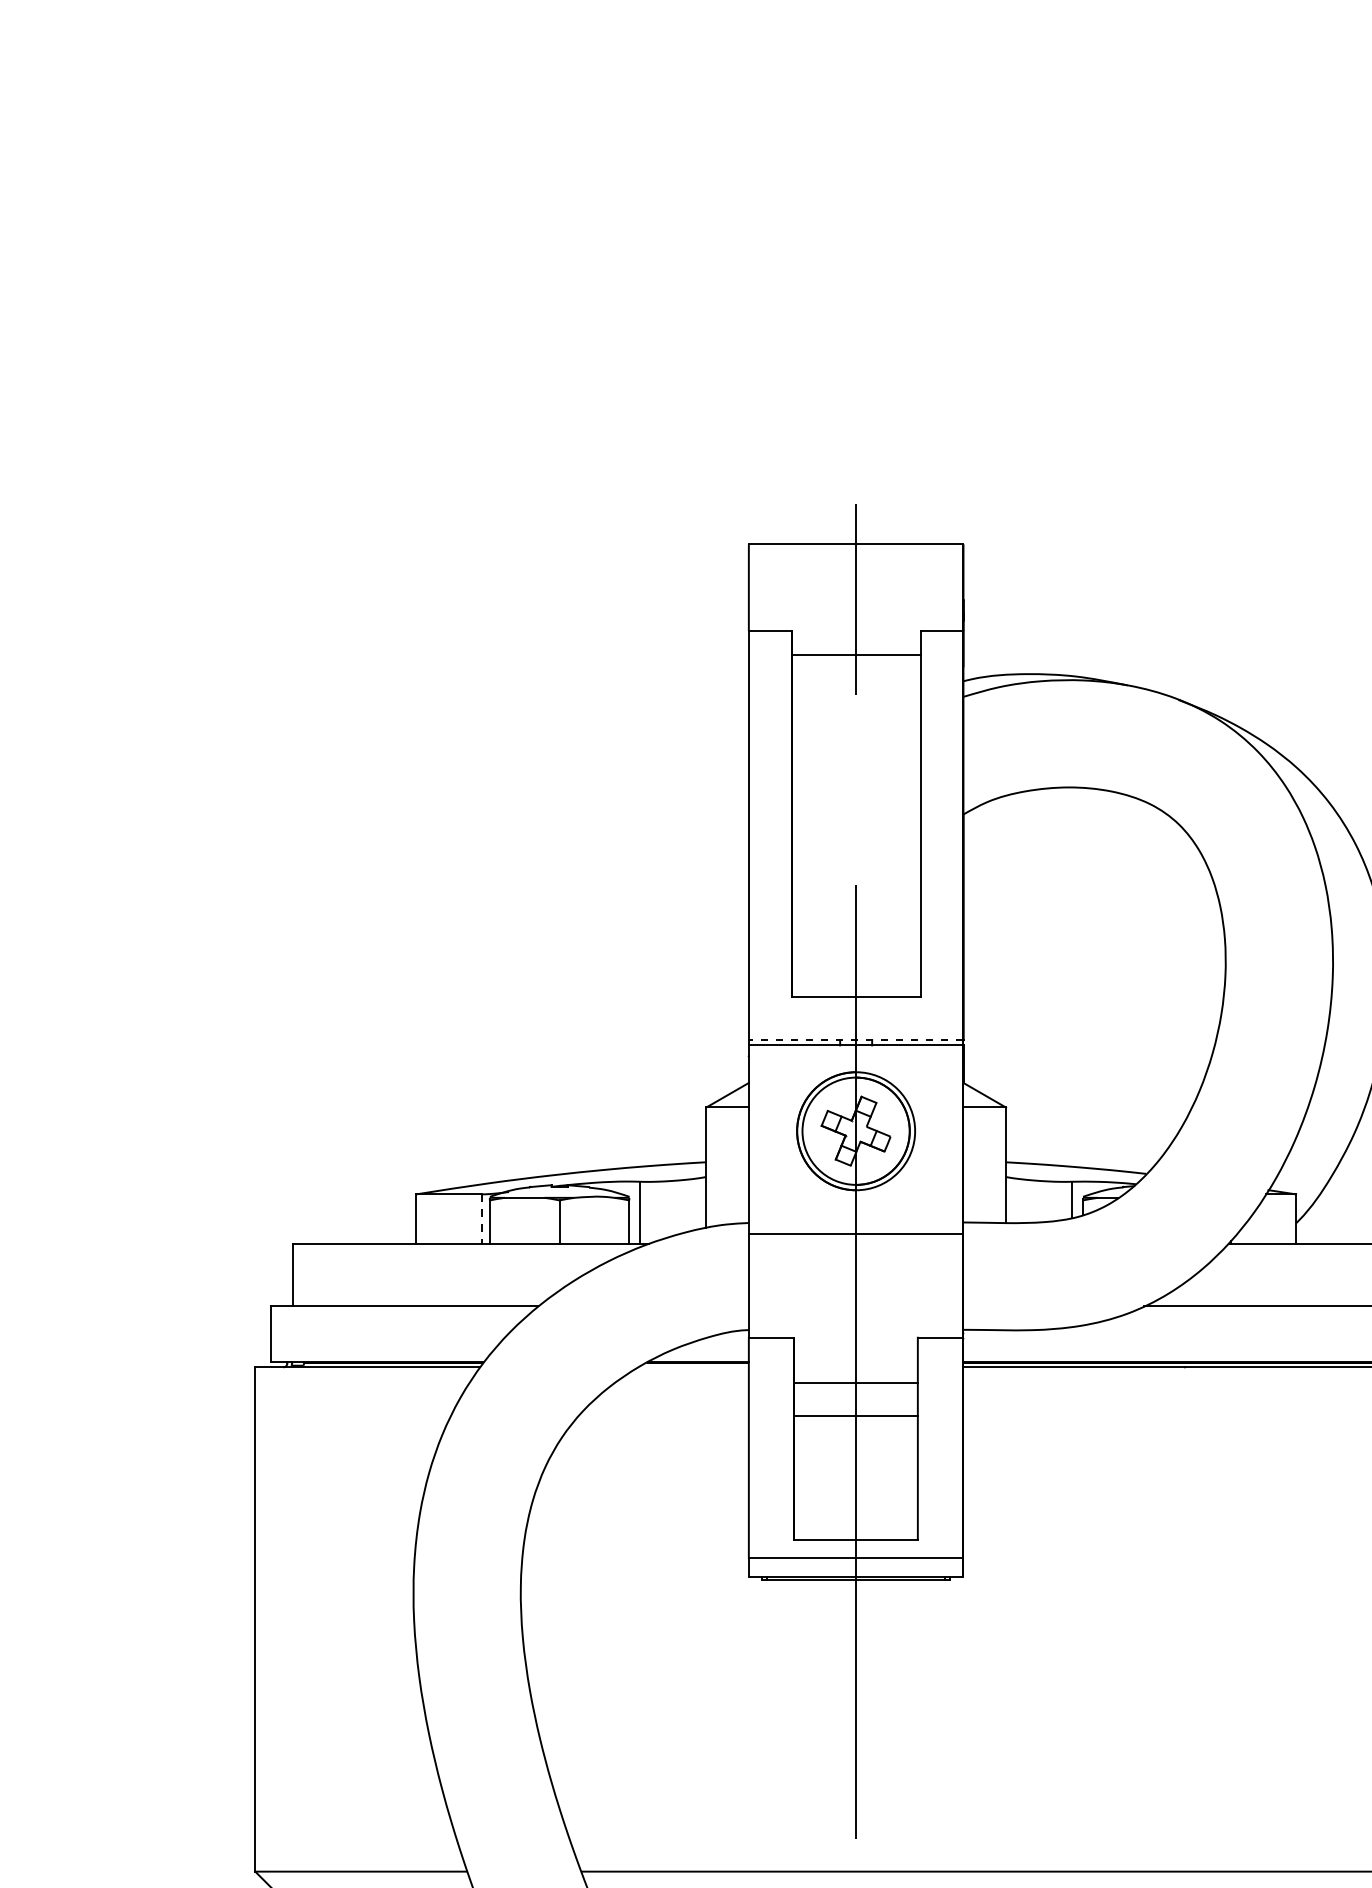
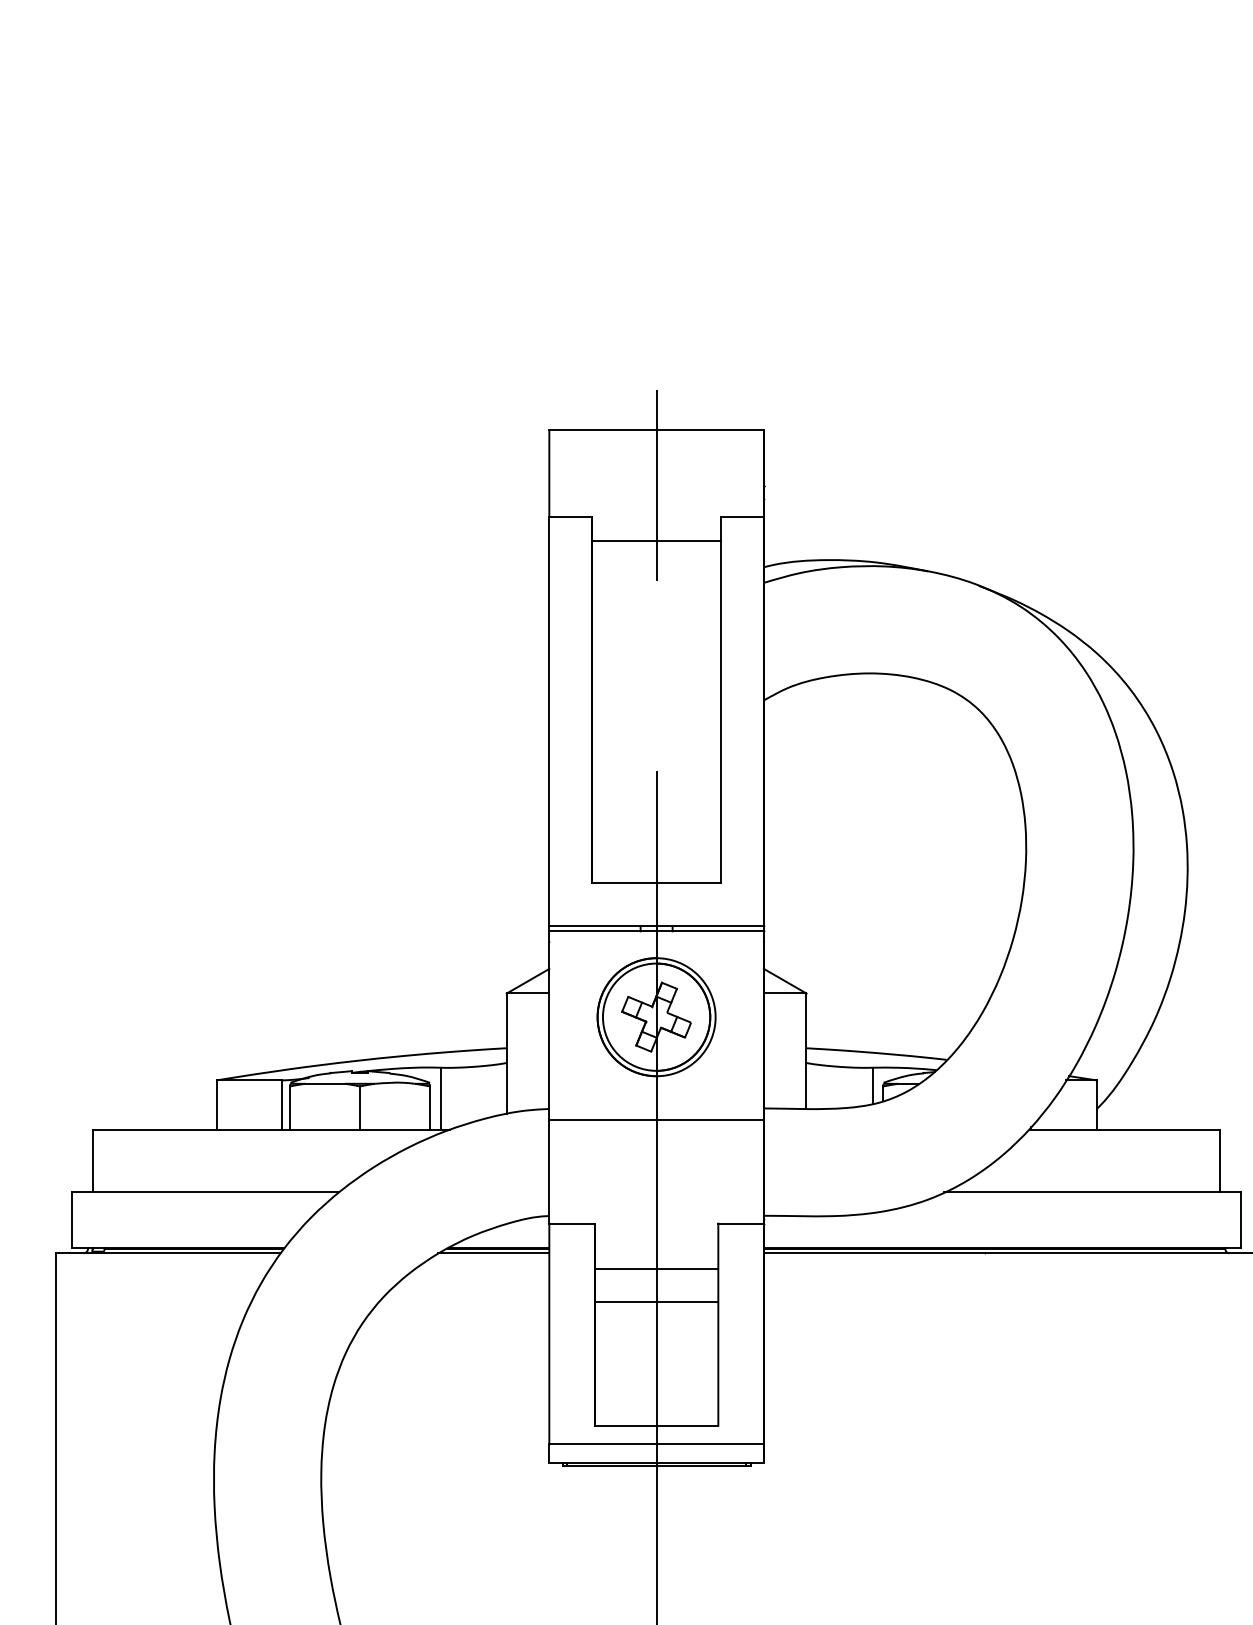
line: (855, 1040) -> (655, 926), dashed -> solid
line: (481, 1219) -> (281, 1105), dashed -> solid
line: (692, 1367) -> (492, 1253), added

